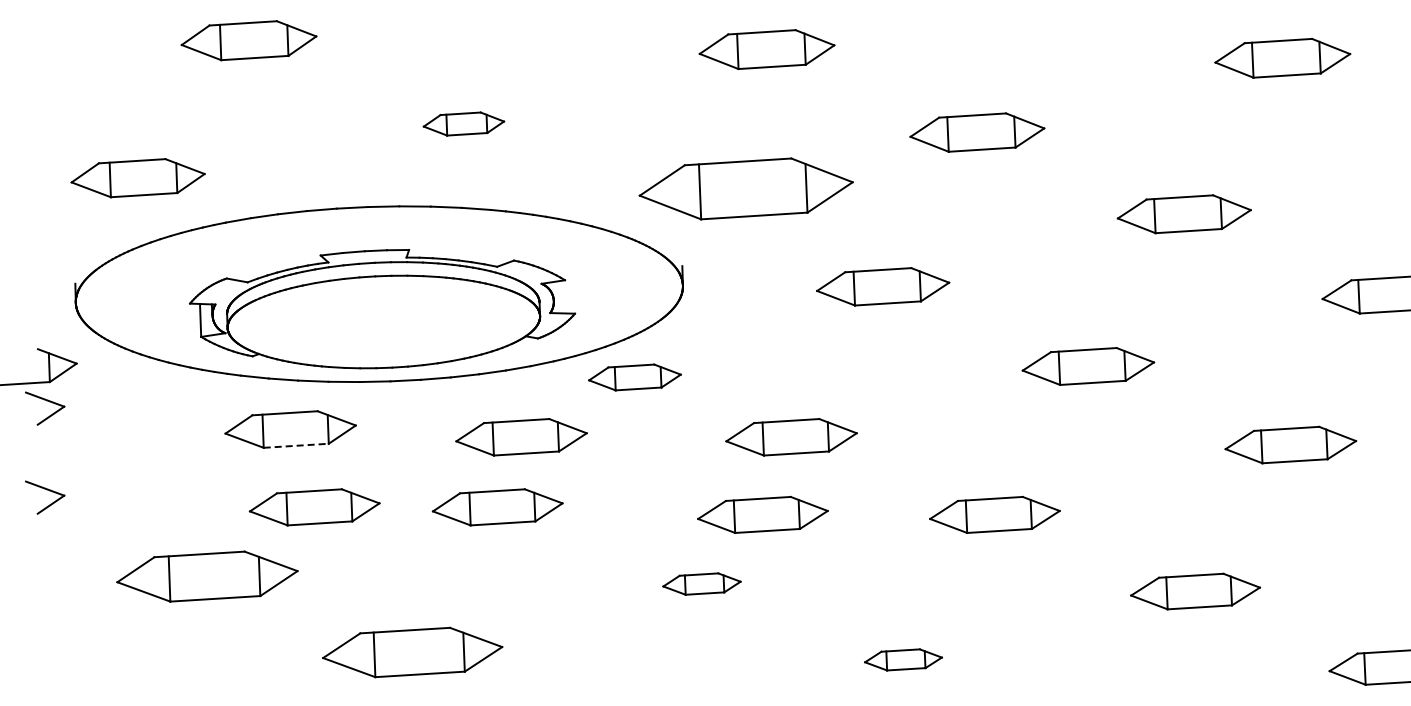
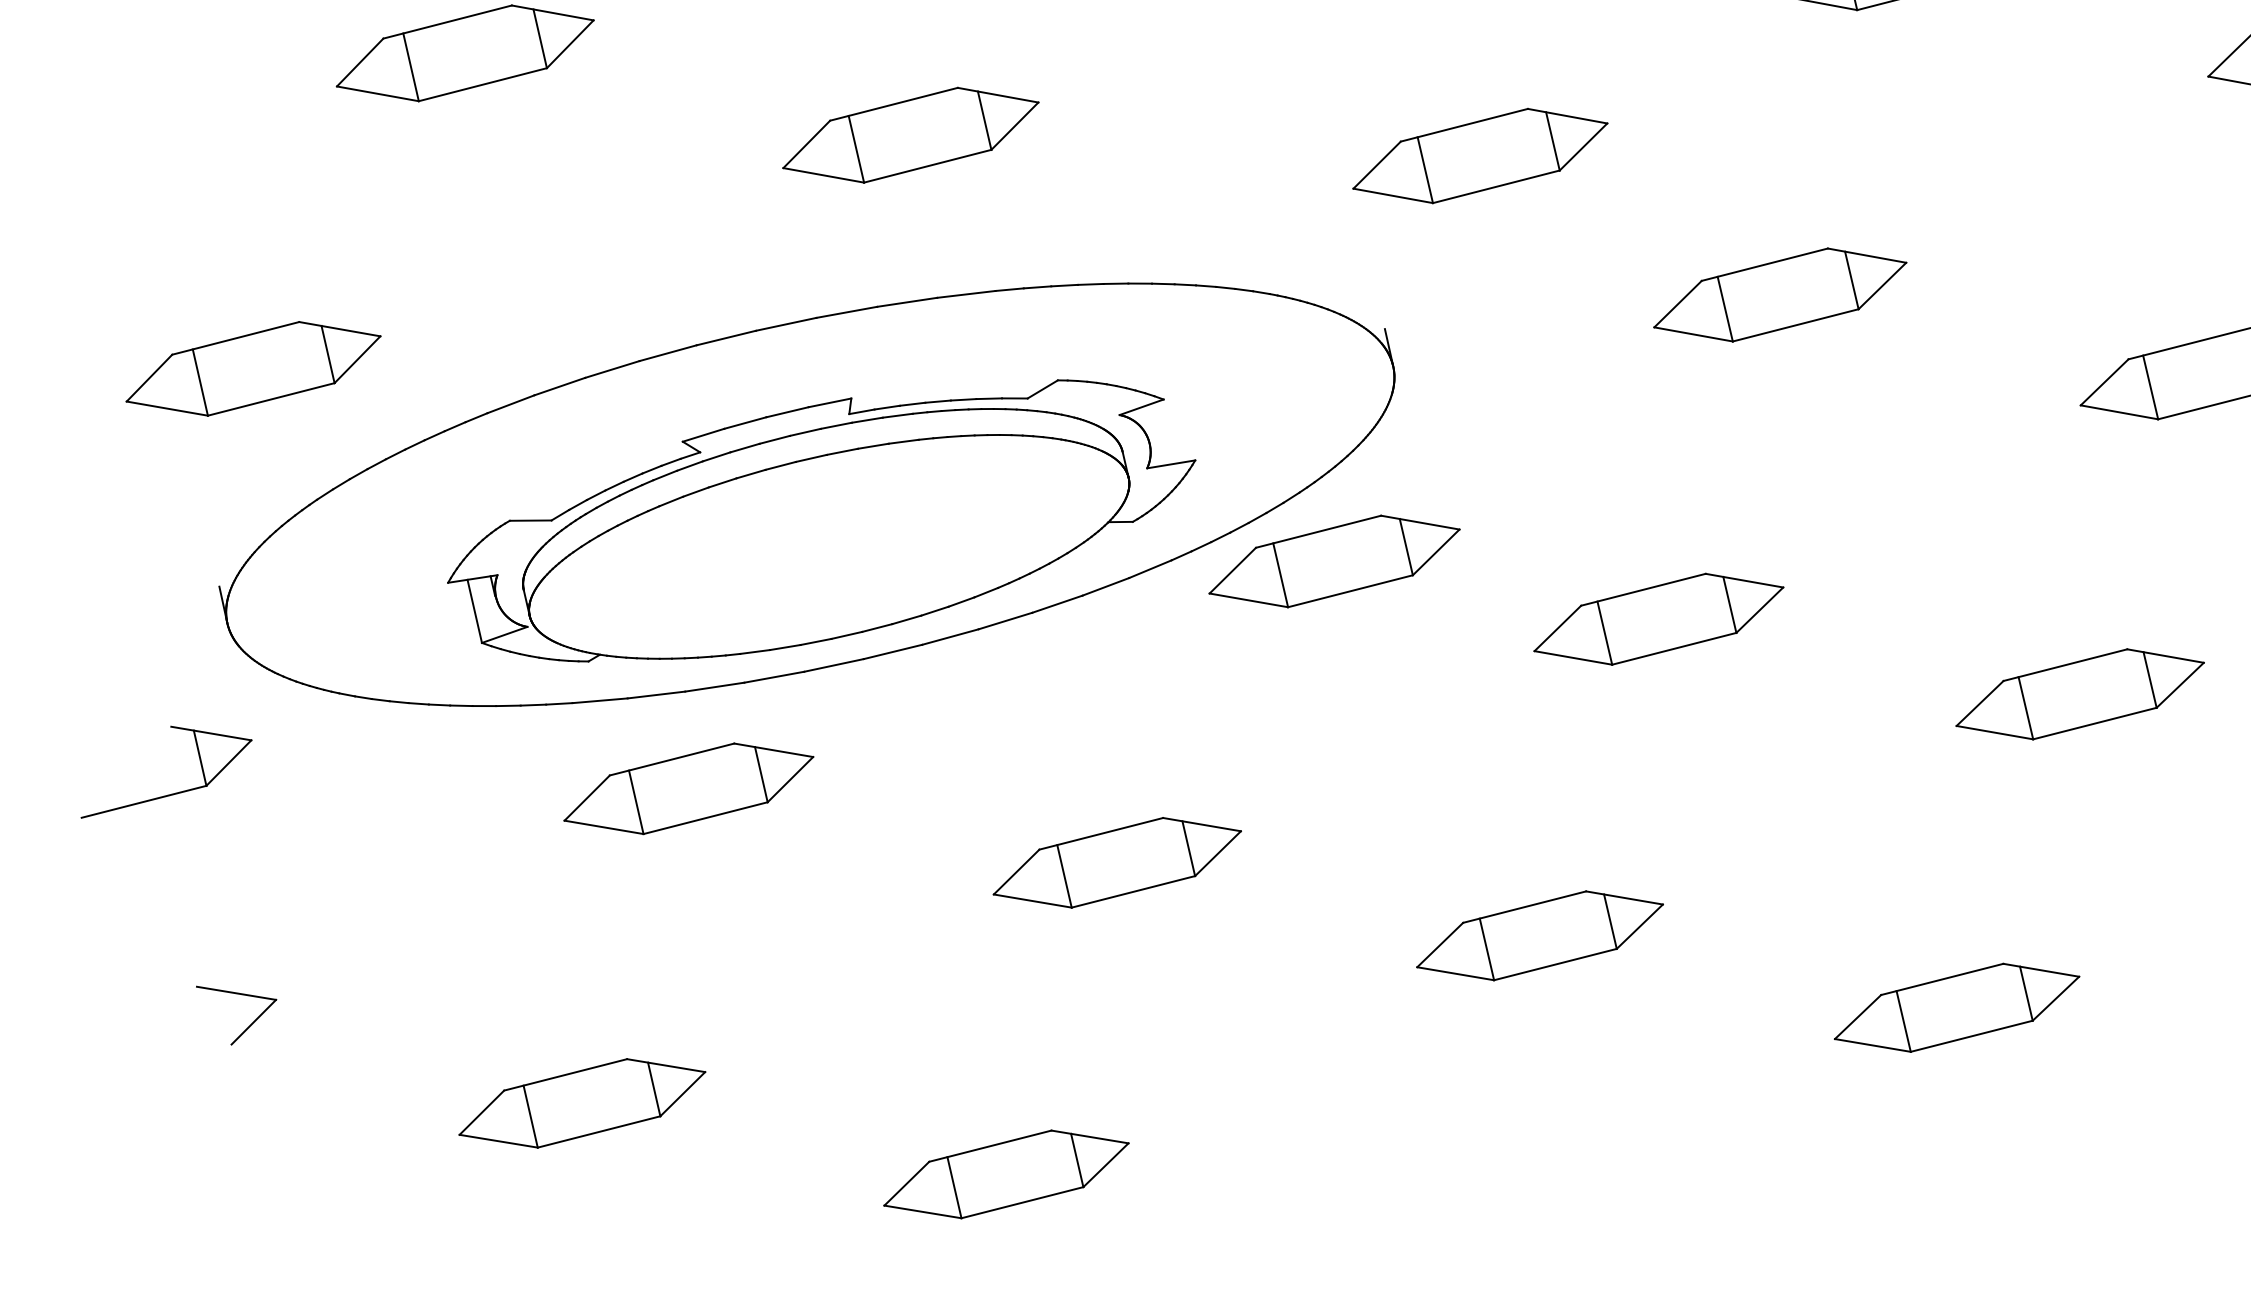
part: (463, 123) -> (909, 134), size x1.67
part: (137, 178) -> (252, 369), moved
part: (746, 188) -> (1480, 155), size x0.62
part: (634, 377) -> (1333, 561), size x1.43
part: (46, 401) -> (207, 824), removed
part: (521, 437) -> (1137, 719), removed
line: (296, 445) -> (705, 817), dashed -> solid
part: (314, 507) -> (763, 930), removed
part: (762, 514) -> (1631, 779), removed
part: (207, 576) -> (582, 1103), size x0.71
part: (701, 583) -> (1538, 934), size x1.67
part: (412, 652) -> (1006, 1174), size x0.71
part: (903, 659) -> (1956, 1007), size x1.67

